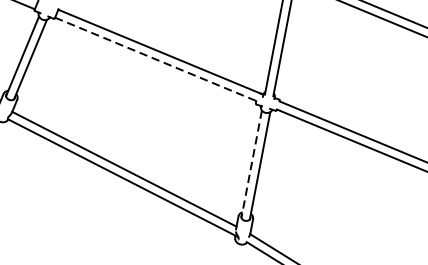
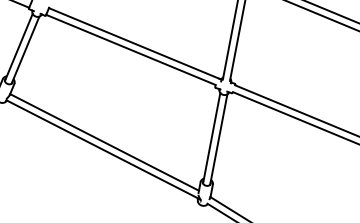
line: (155, 58) -> (130, 49), dashed -> solid
line: (251, 164) -> (211, 138), dashed -> solid

